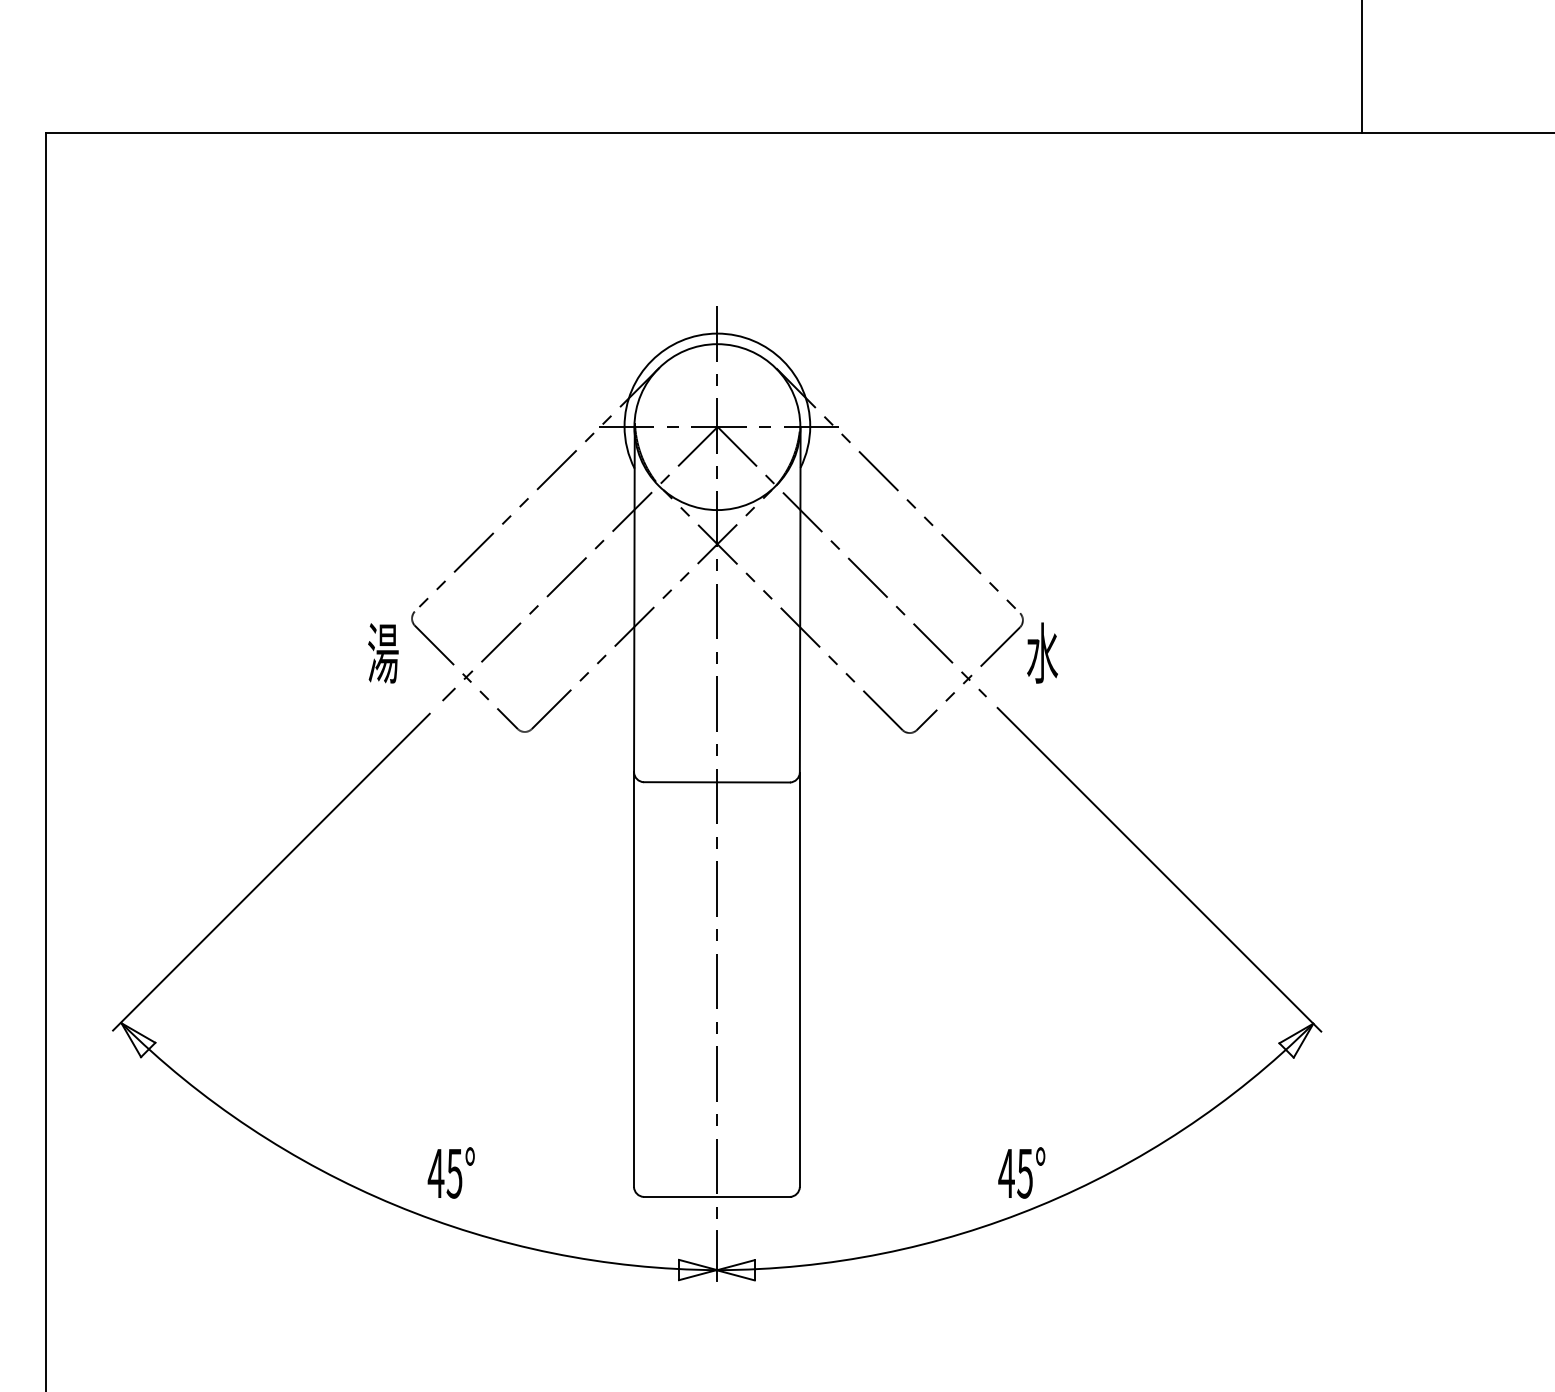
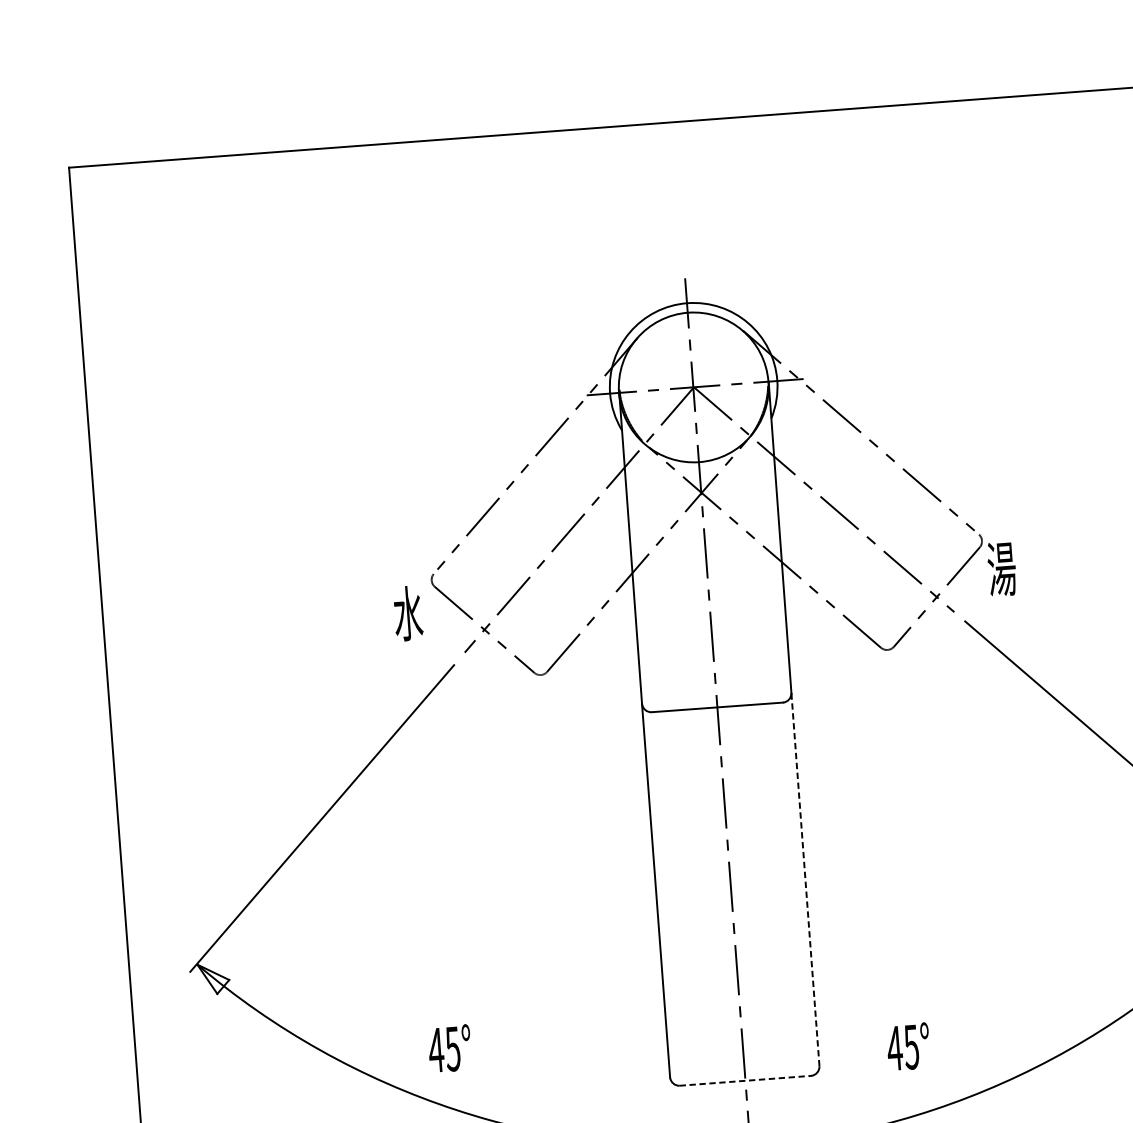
text: (382, 652) -> (407, 613), 湯 -> 水
text: (1042, 652) -> (1001, 568), 水 -> 湯
line: (799, 979) -> (805, 879), solid -> dashed
text: (450, 1172) -> (449, 1048), moved
text: (1021, 1172) -> (908, 1046), moved
line: (717, 1196) -> (745, 1080), solid -> dashed

